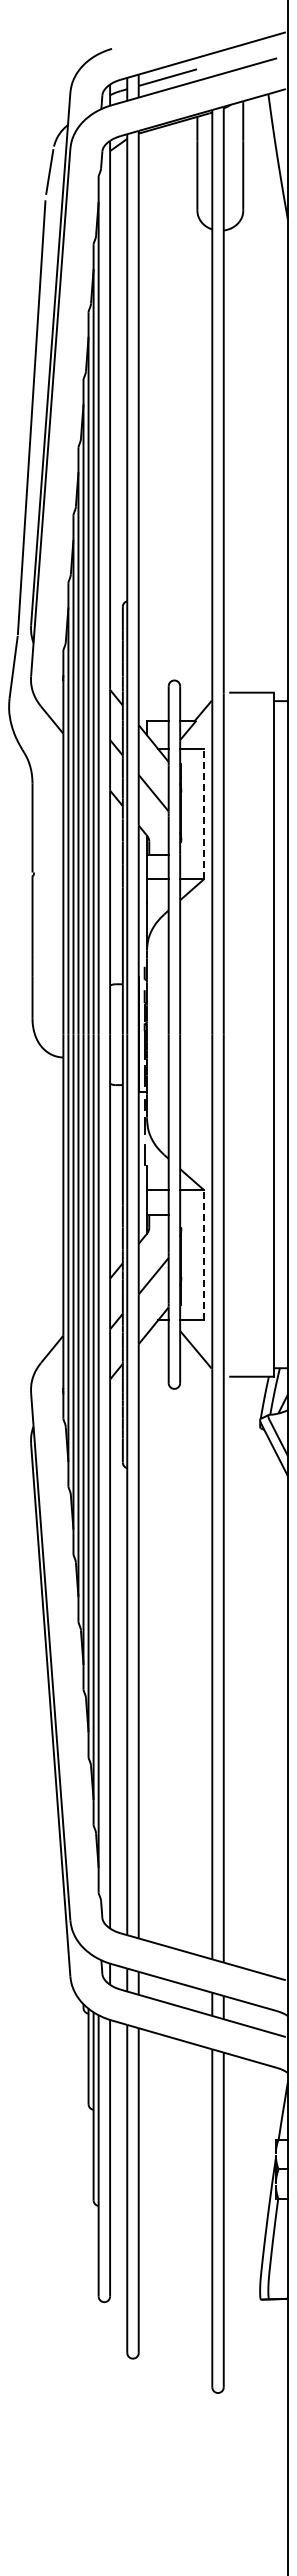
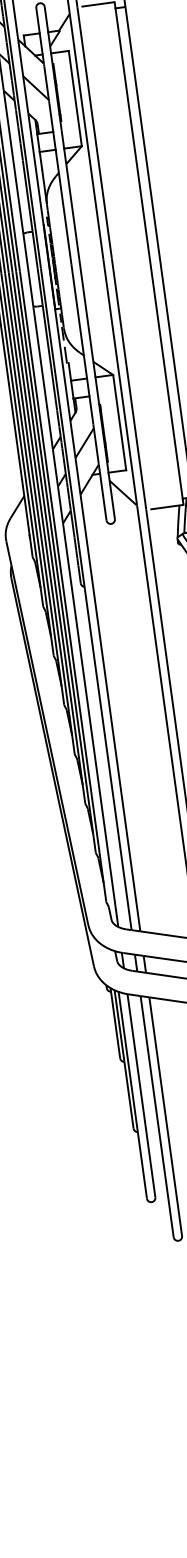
line: (204, 814) -> (75, 98), dashed -> solid
line: (204, 1255) -> (119, 422), dashed -> solid

